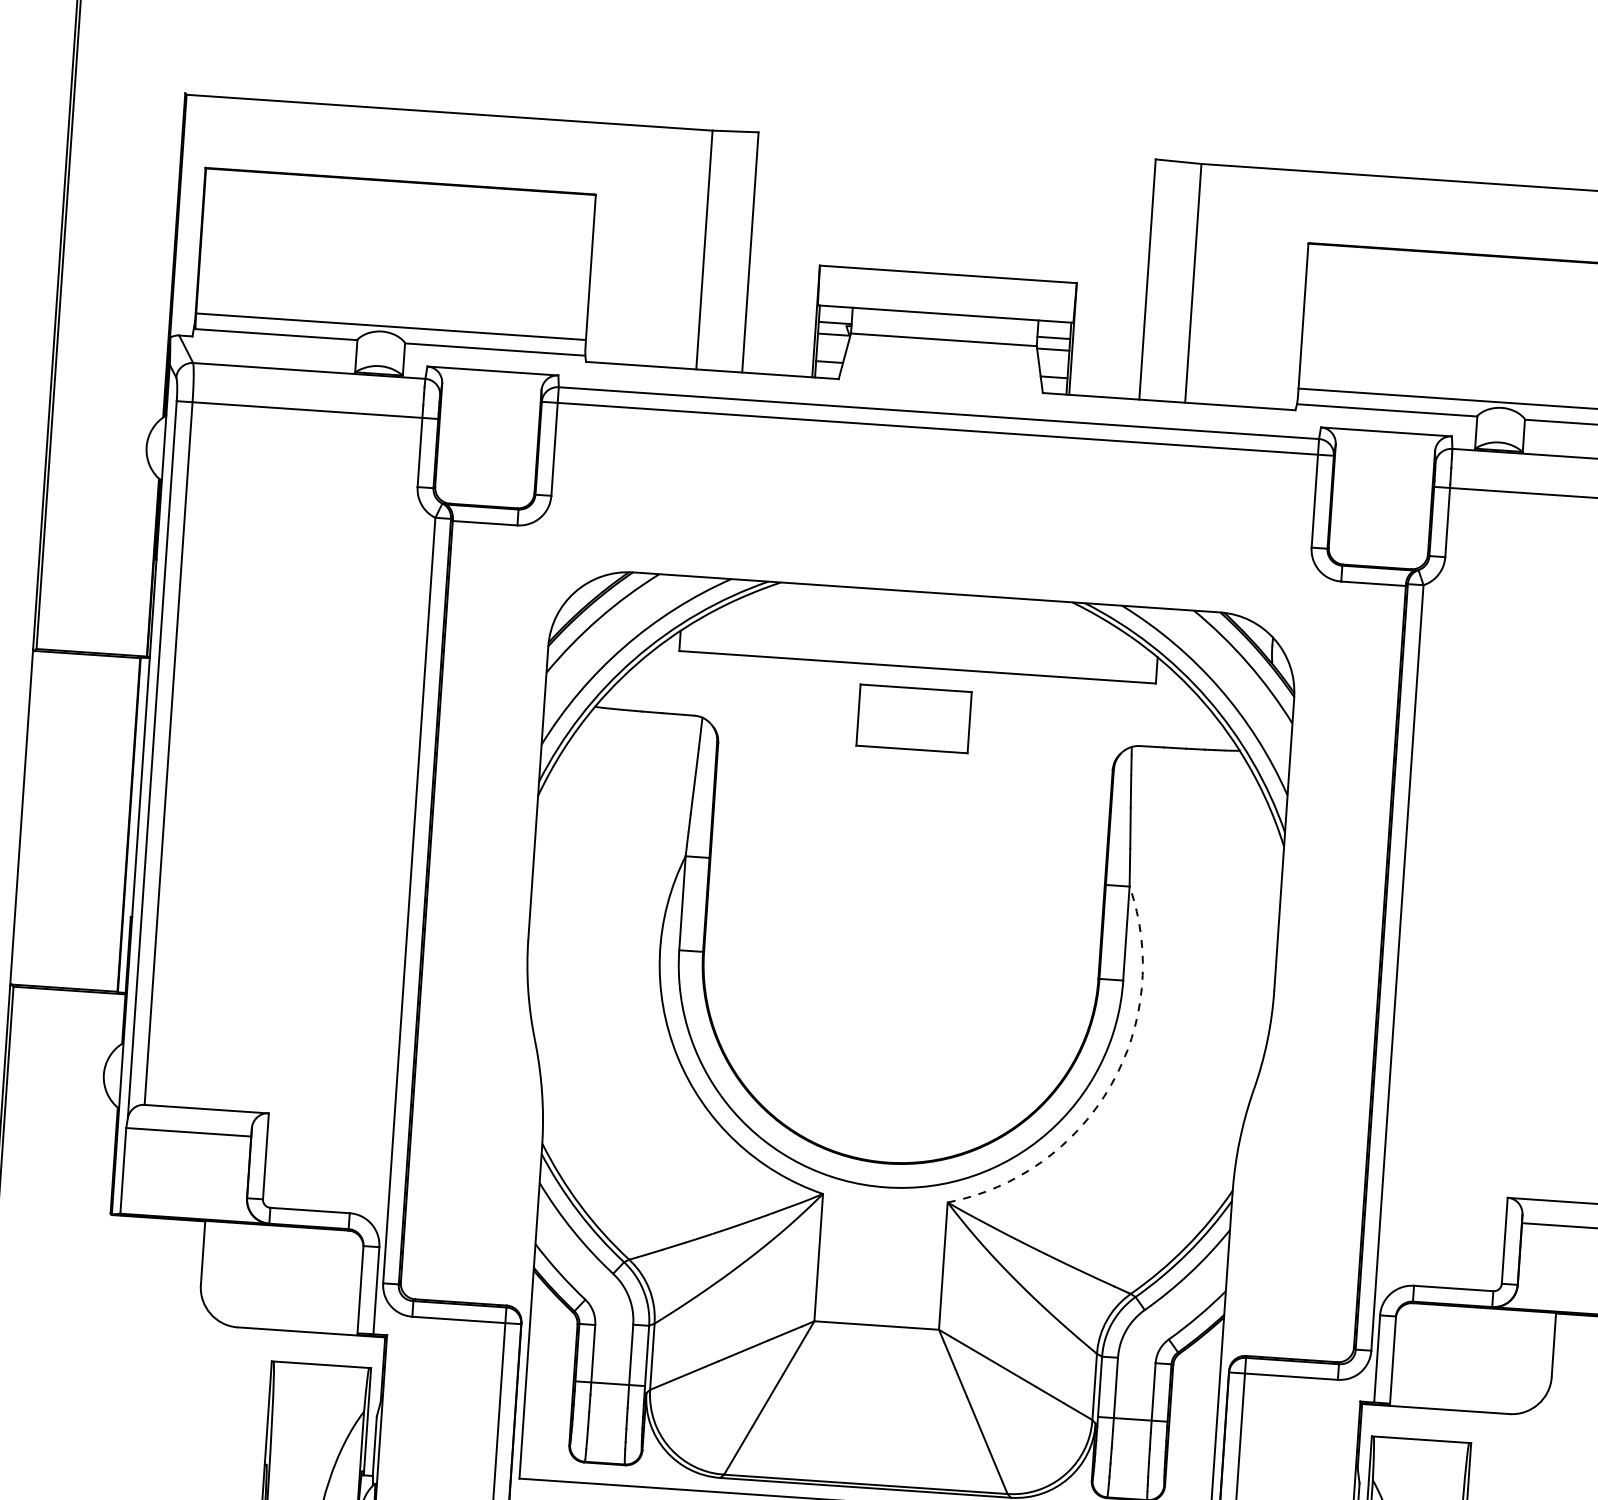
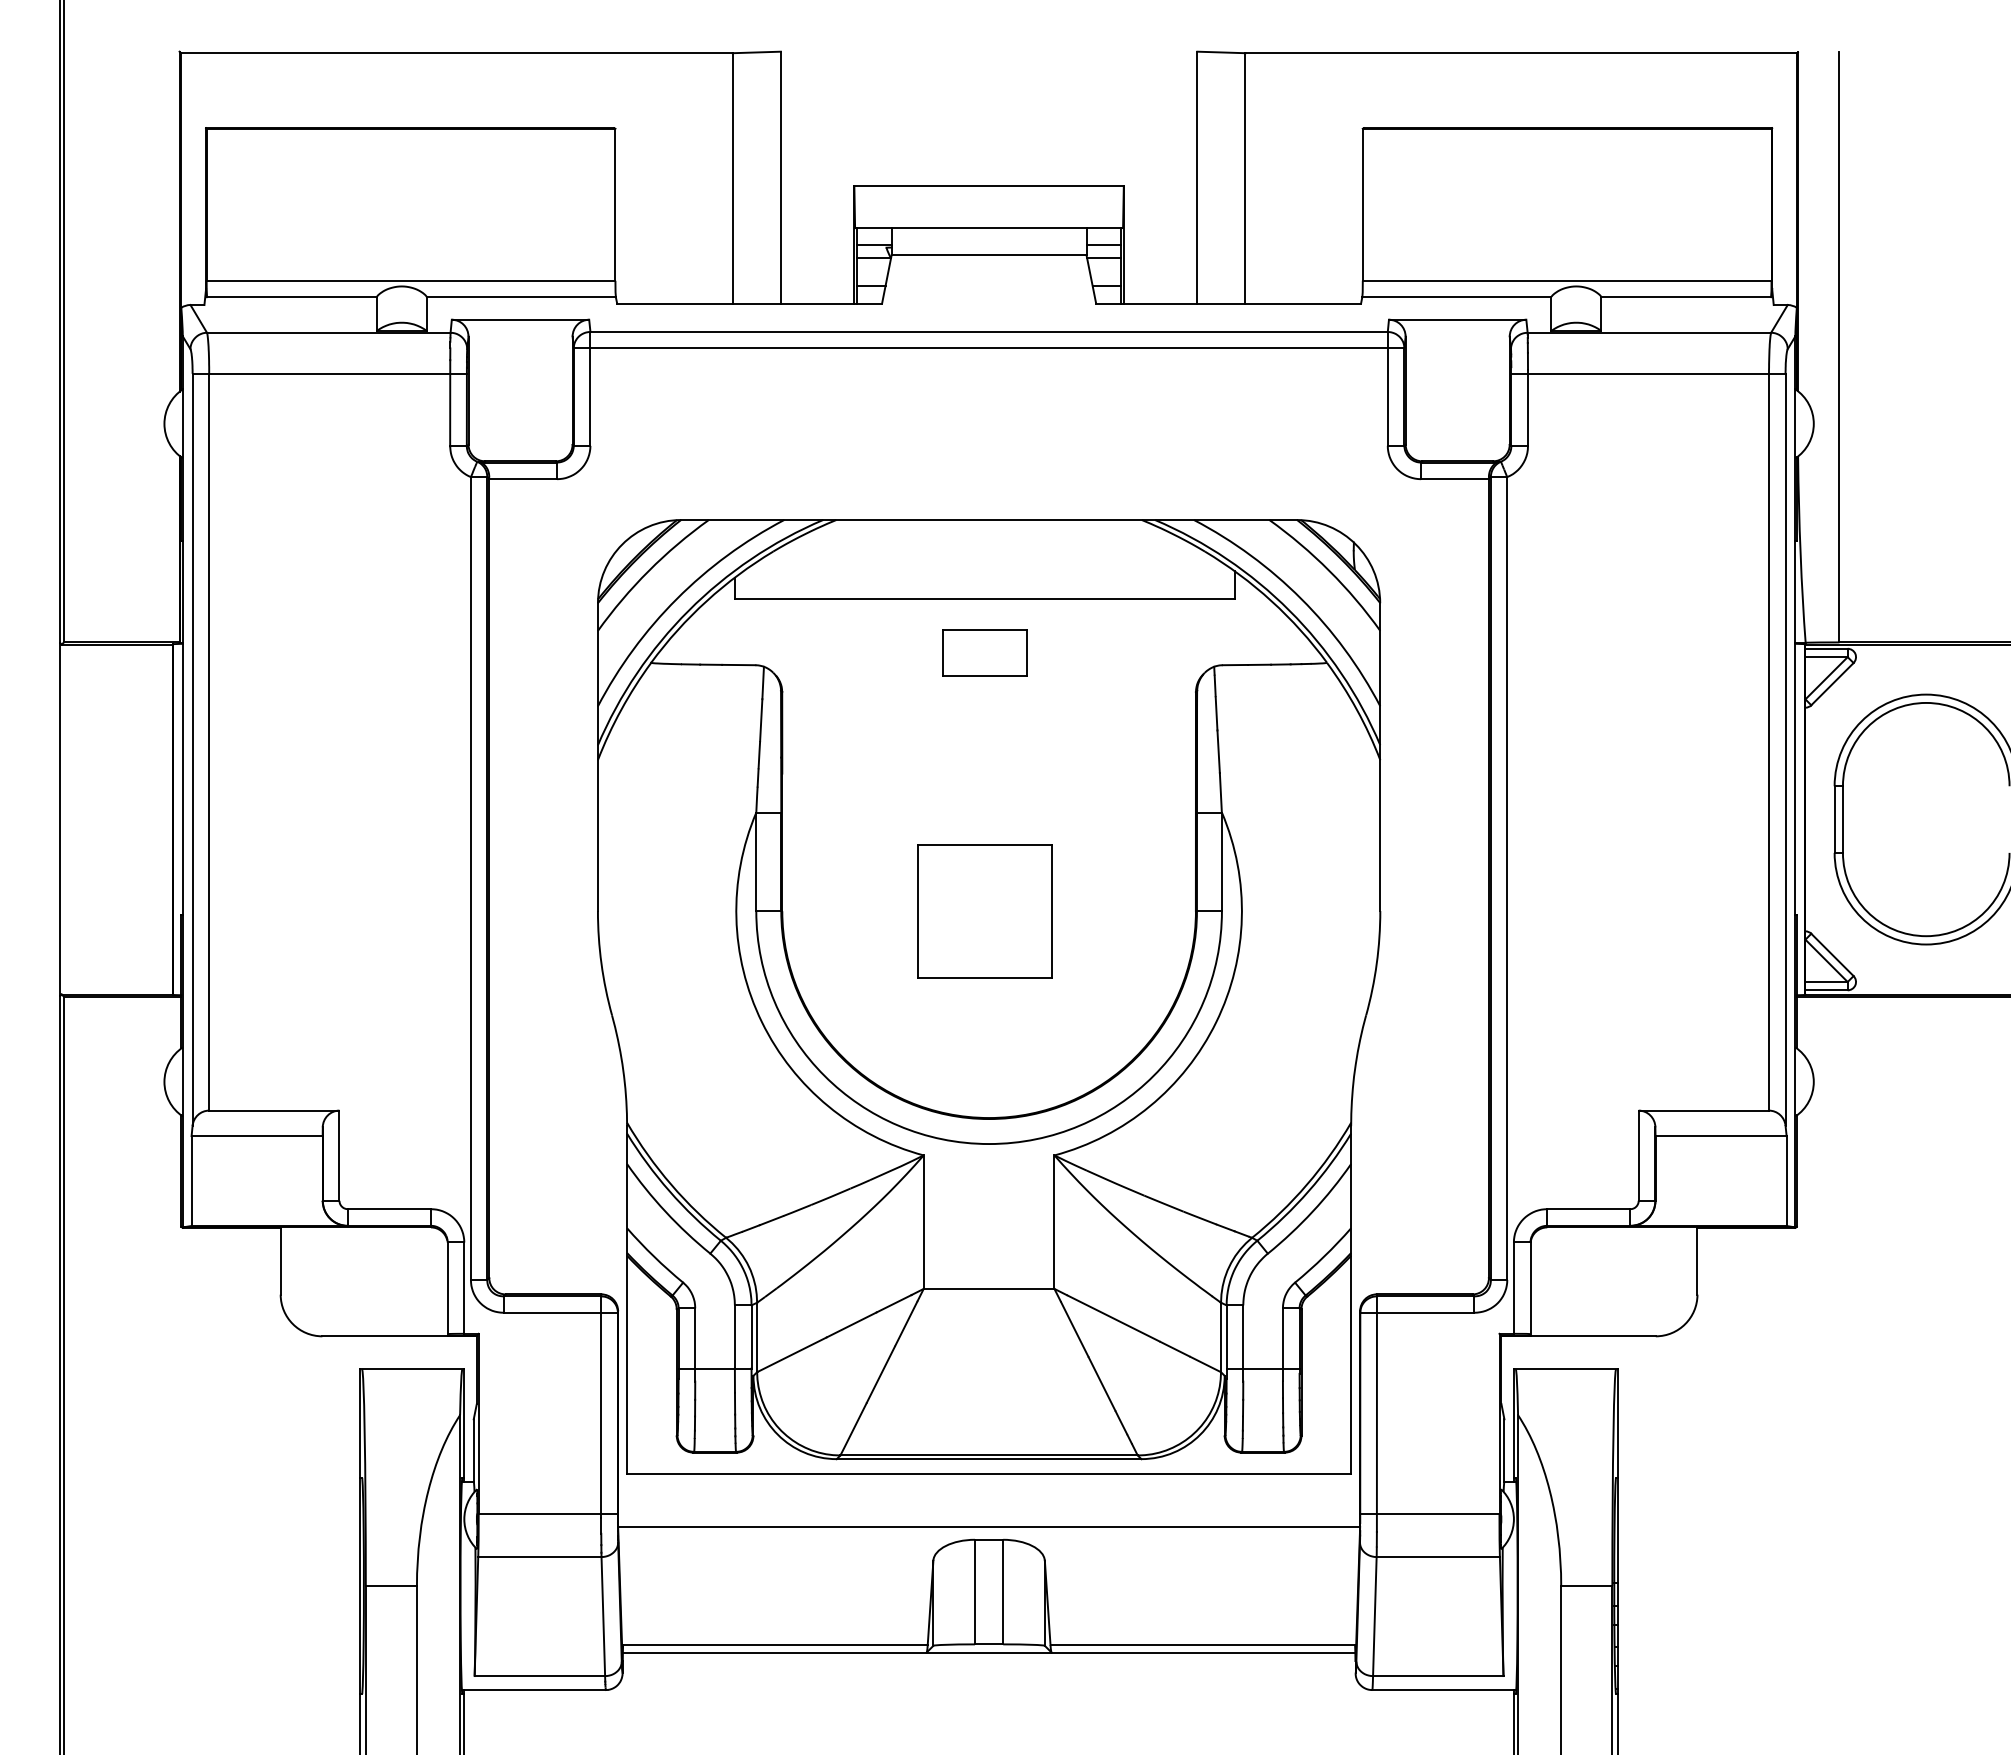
part: (913, 718) -> (984, 652), size x0.71
part: (896, 965) -> (984, 911), added
arc: (1110, 1086) -> (1216, 1022), dashed -> solid

